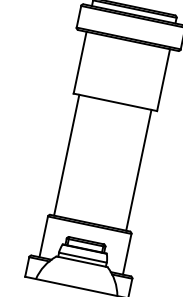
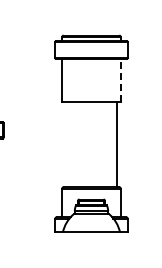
line: (163, 79) -> (120, 80), solid -> dashed
line: (67, 154) -> (66, 144), removed

